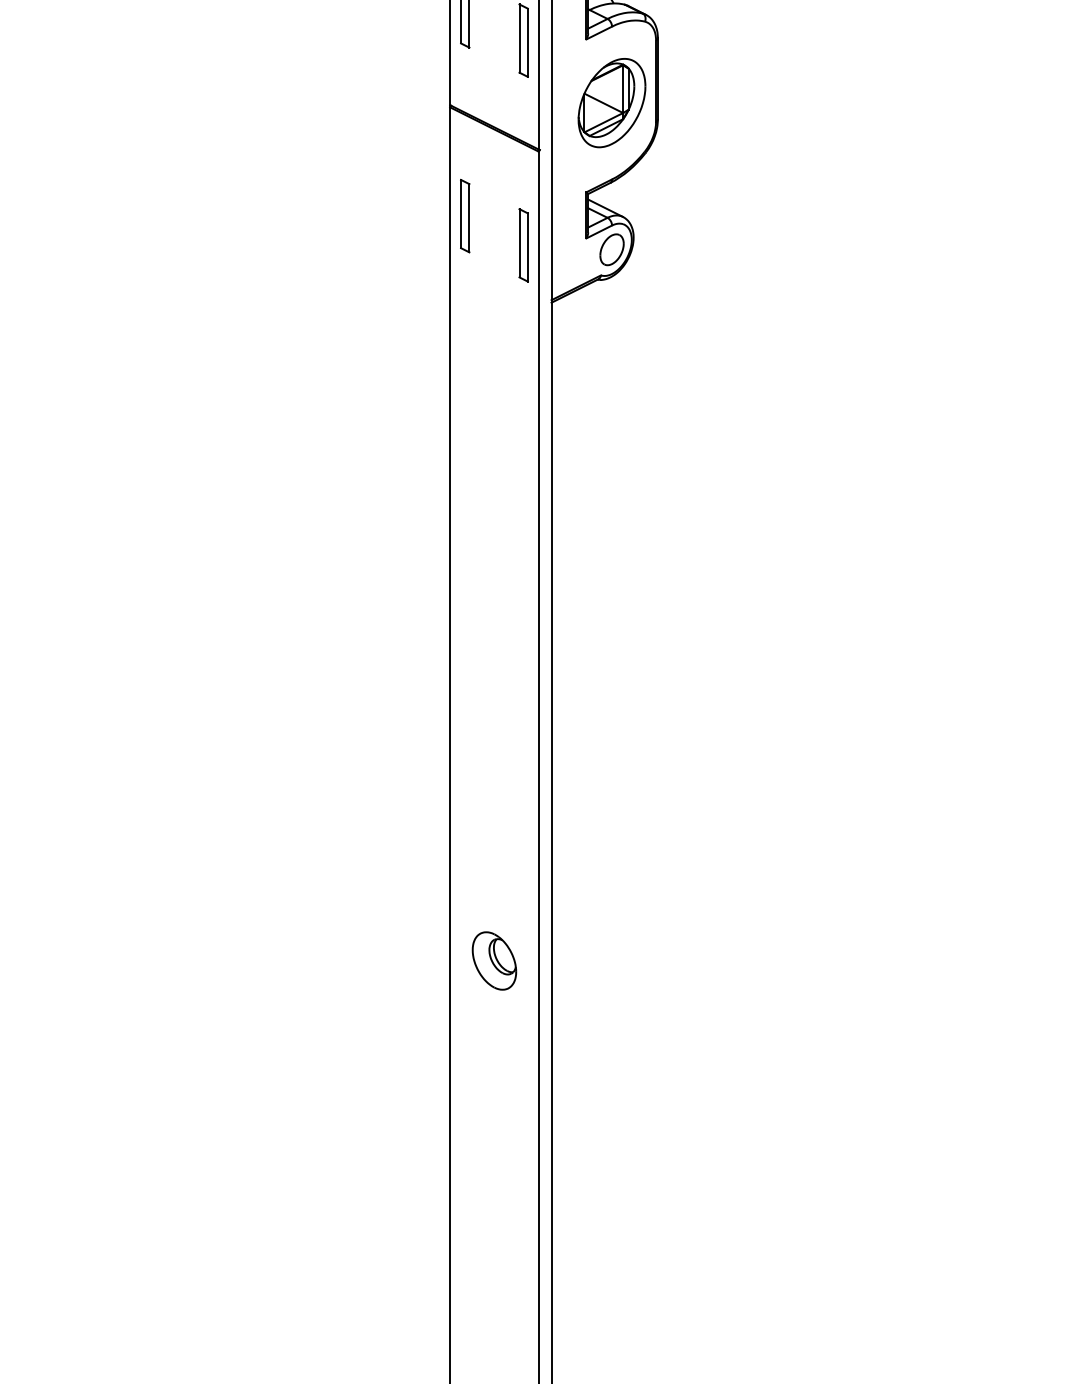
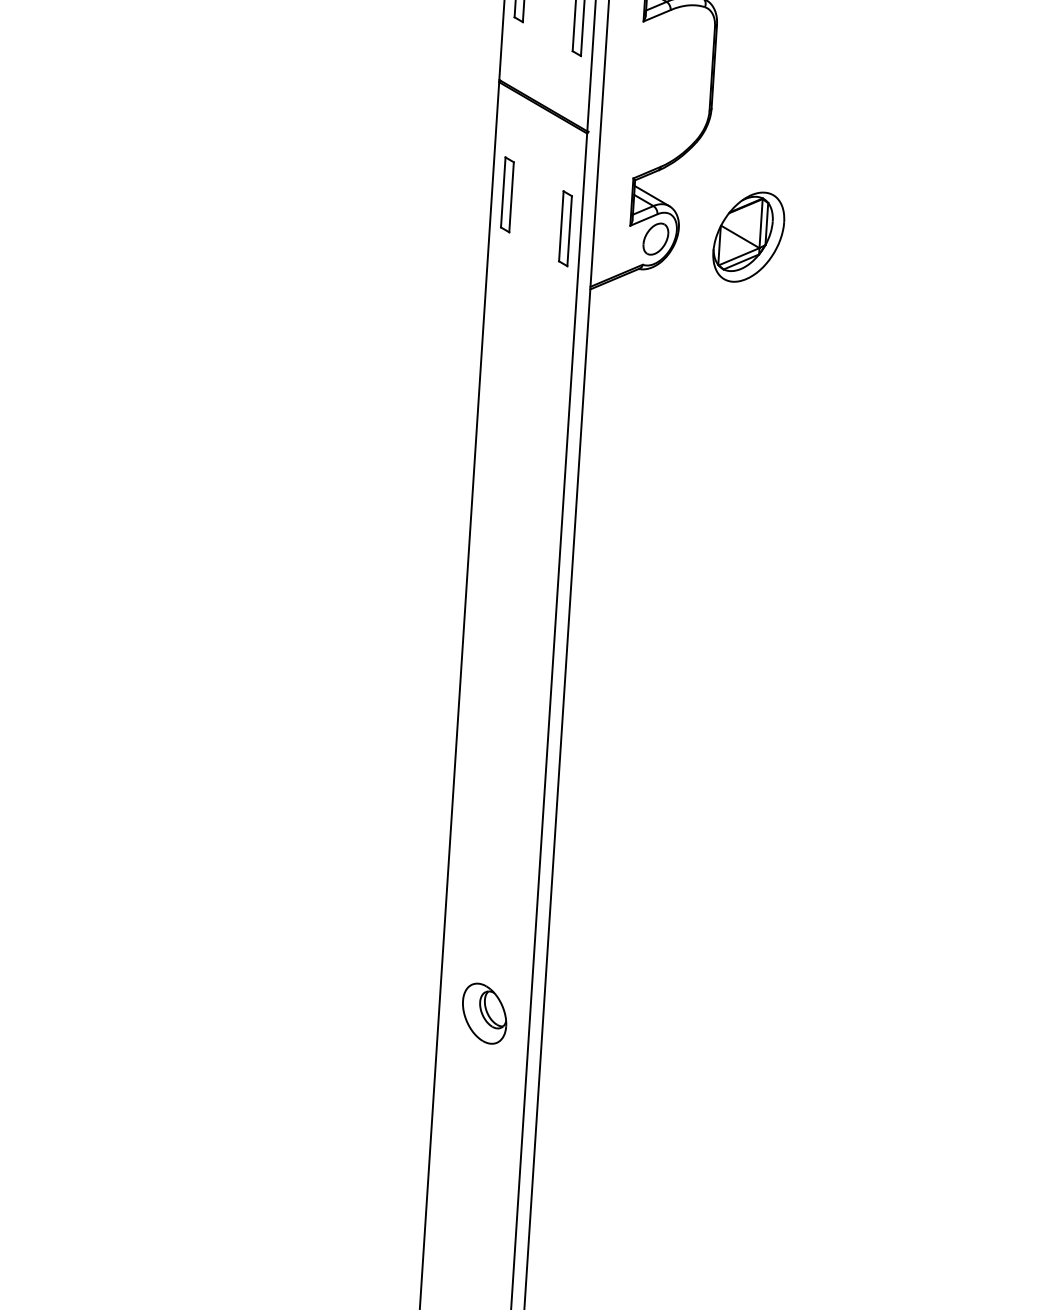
part: (611, 103) -> (748, 237), moved
part: (494, 960) -> (484, 1013), moved

